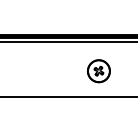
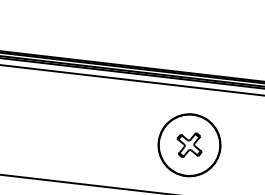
part: (98, 70) -> (188, 143), size x1.43

